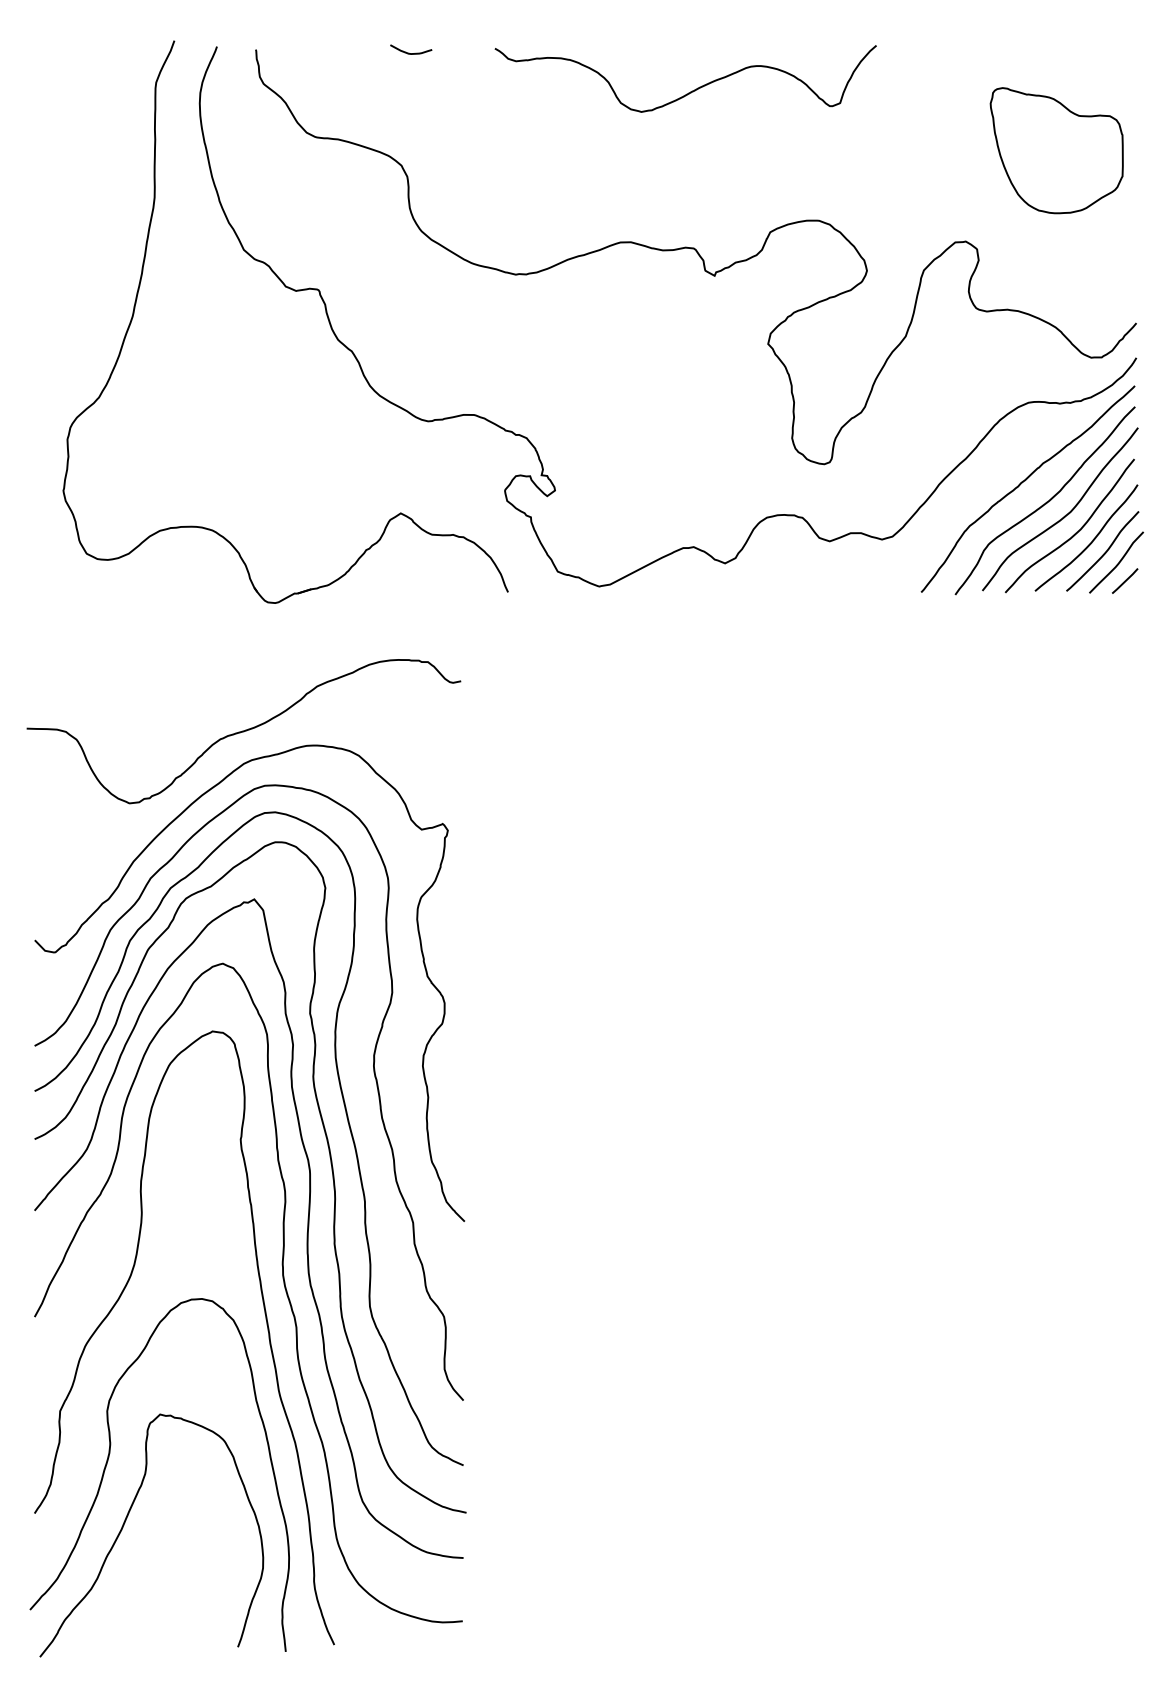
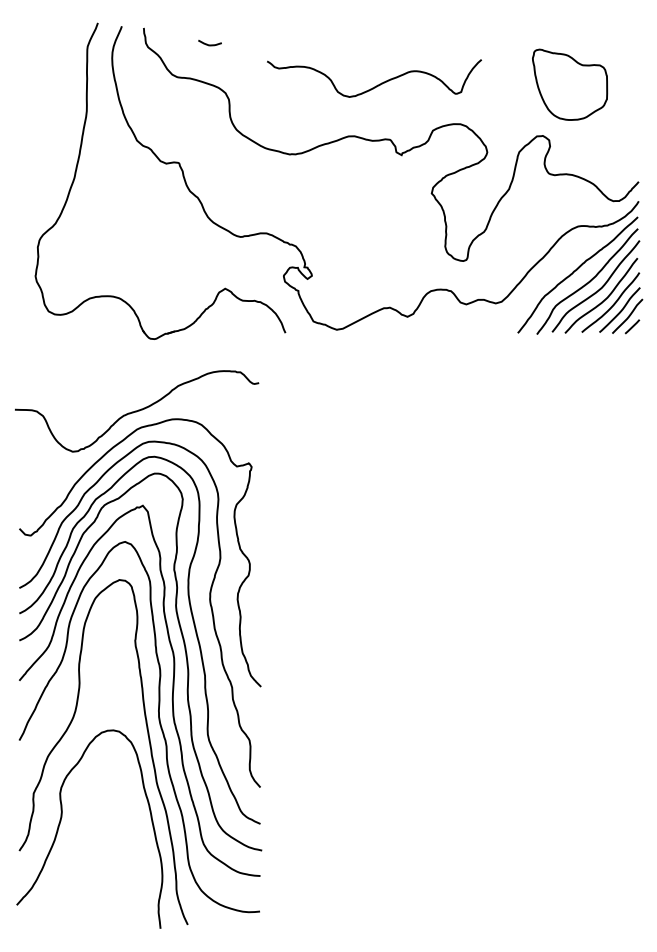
curve: (410, 52) -> (209, 44), moved
curve: (691, 89) -> (377, 84), moved
part: (1057, 150) -> (570, 84), moved
curve: (127, 1521) -> (71, 855), removed

